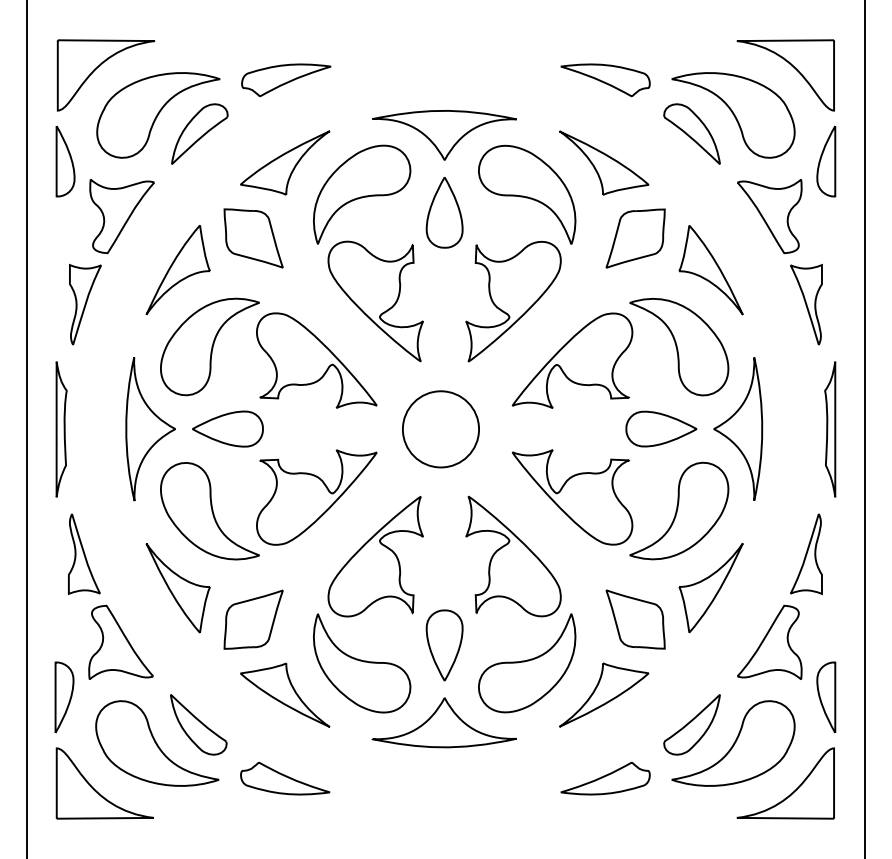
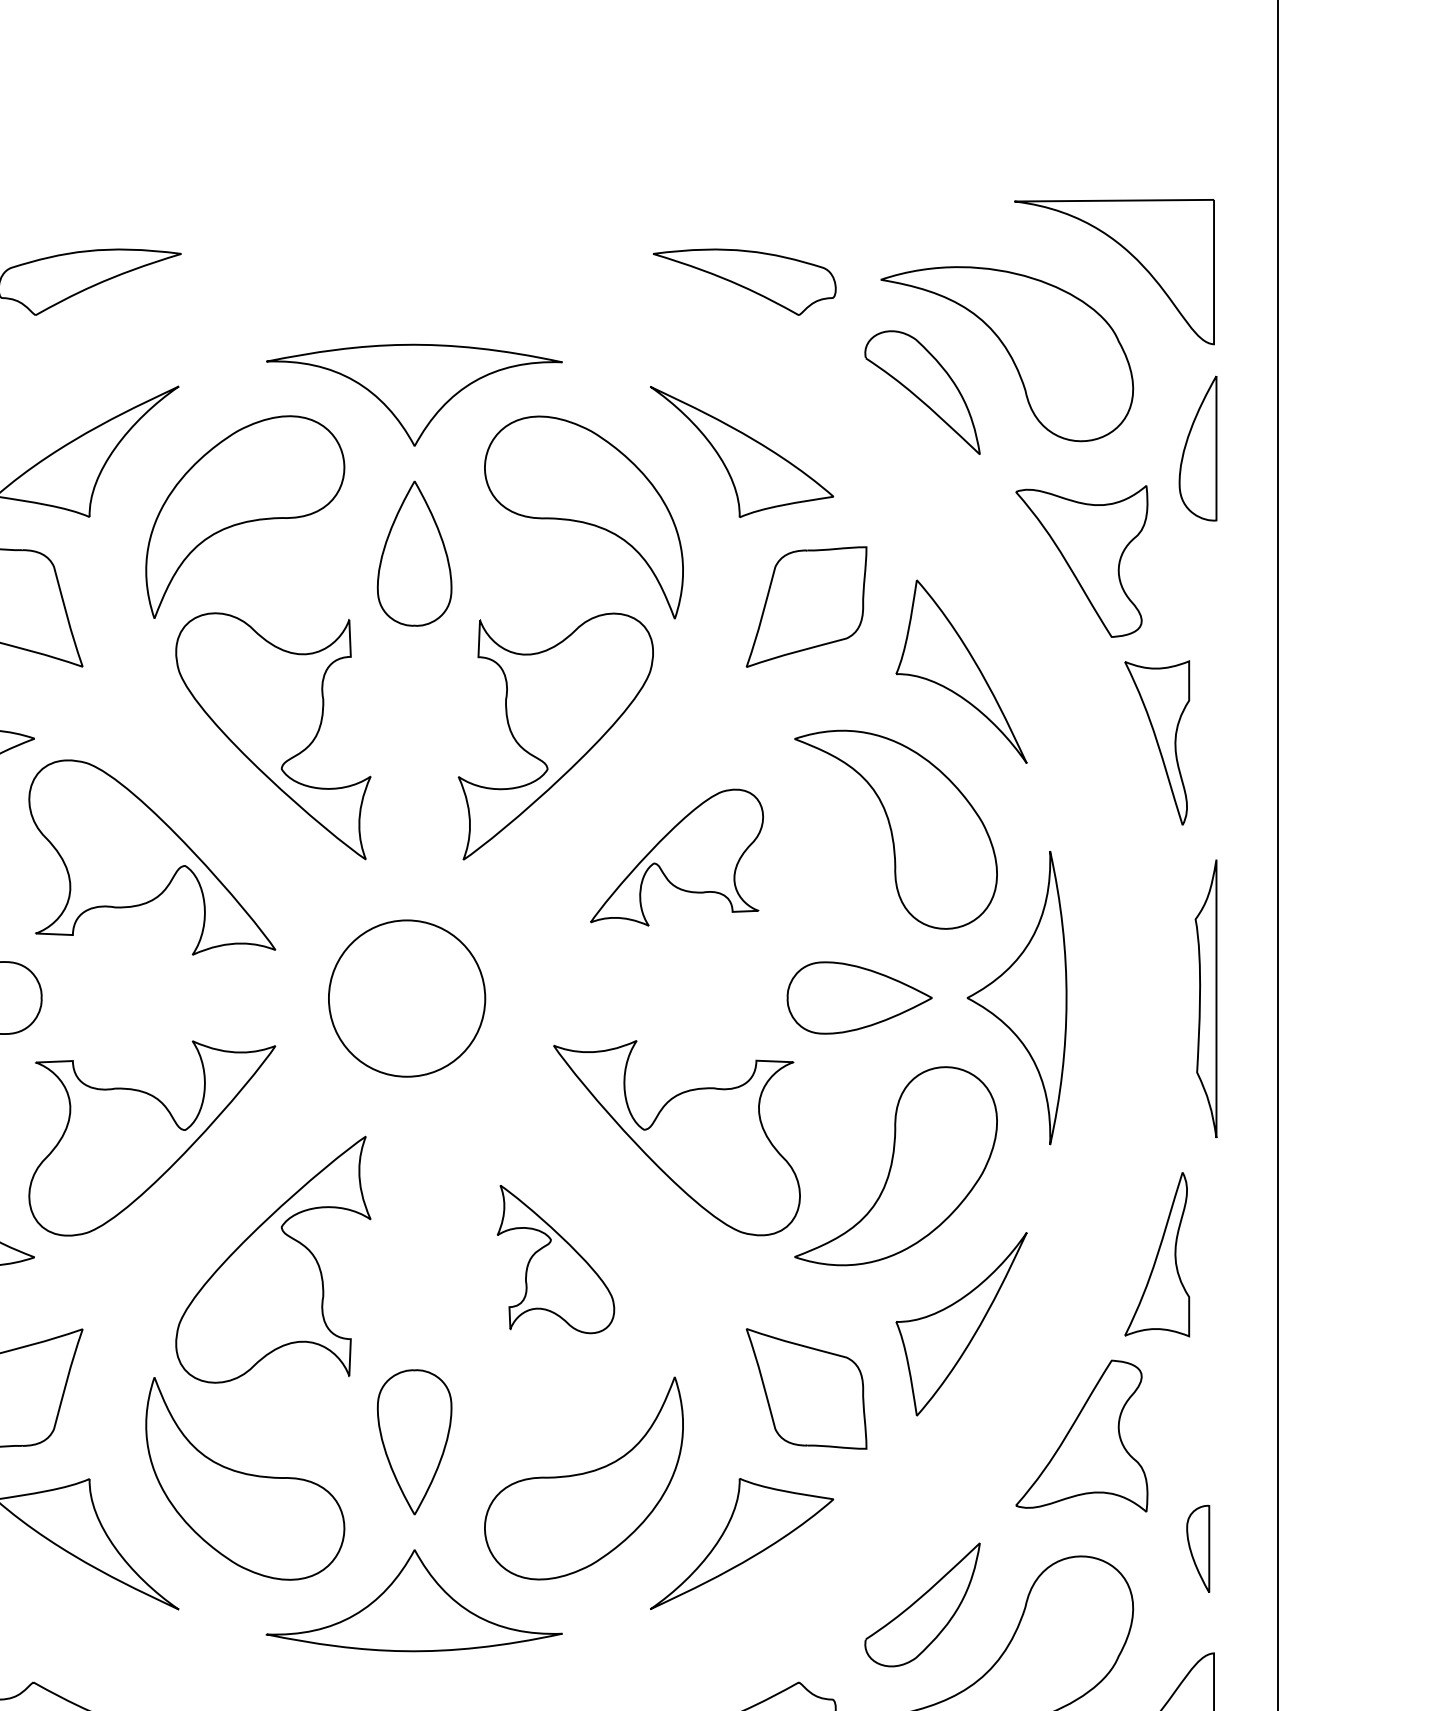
part: (572, 360) -> (677, 857), size x0.7
part: (513, 556) -> (555, 1259), size x0.6
part: (826, 697) -> (1198, 1548), size x0.6

